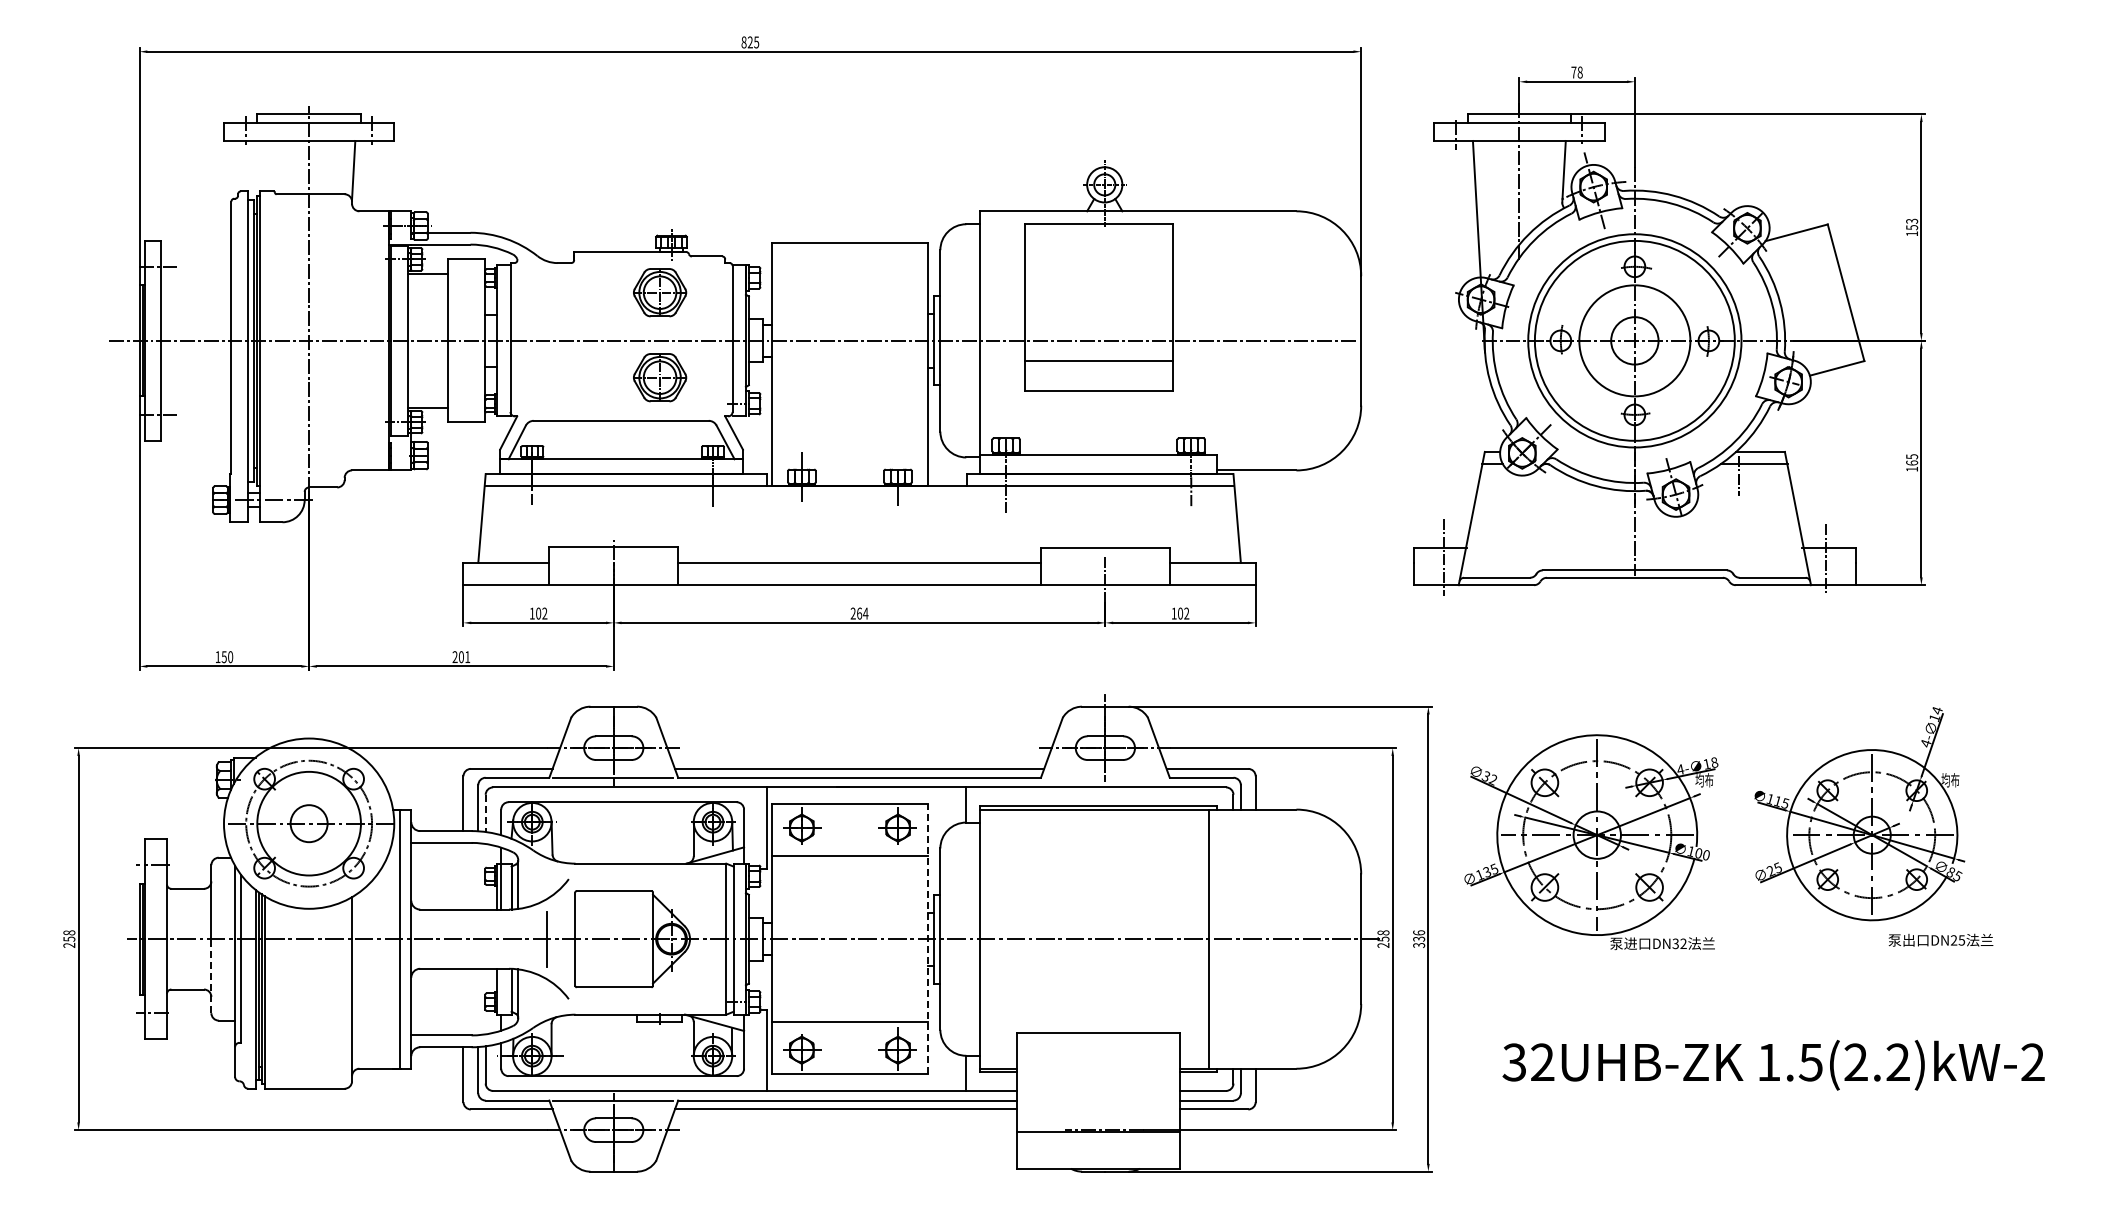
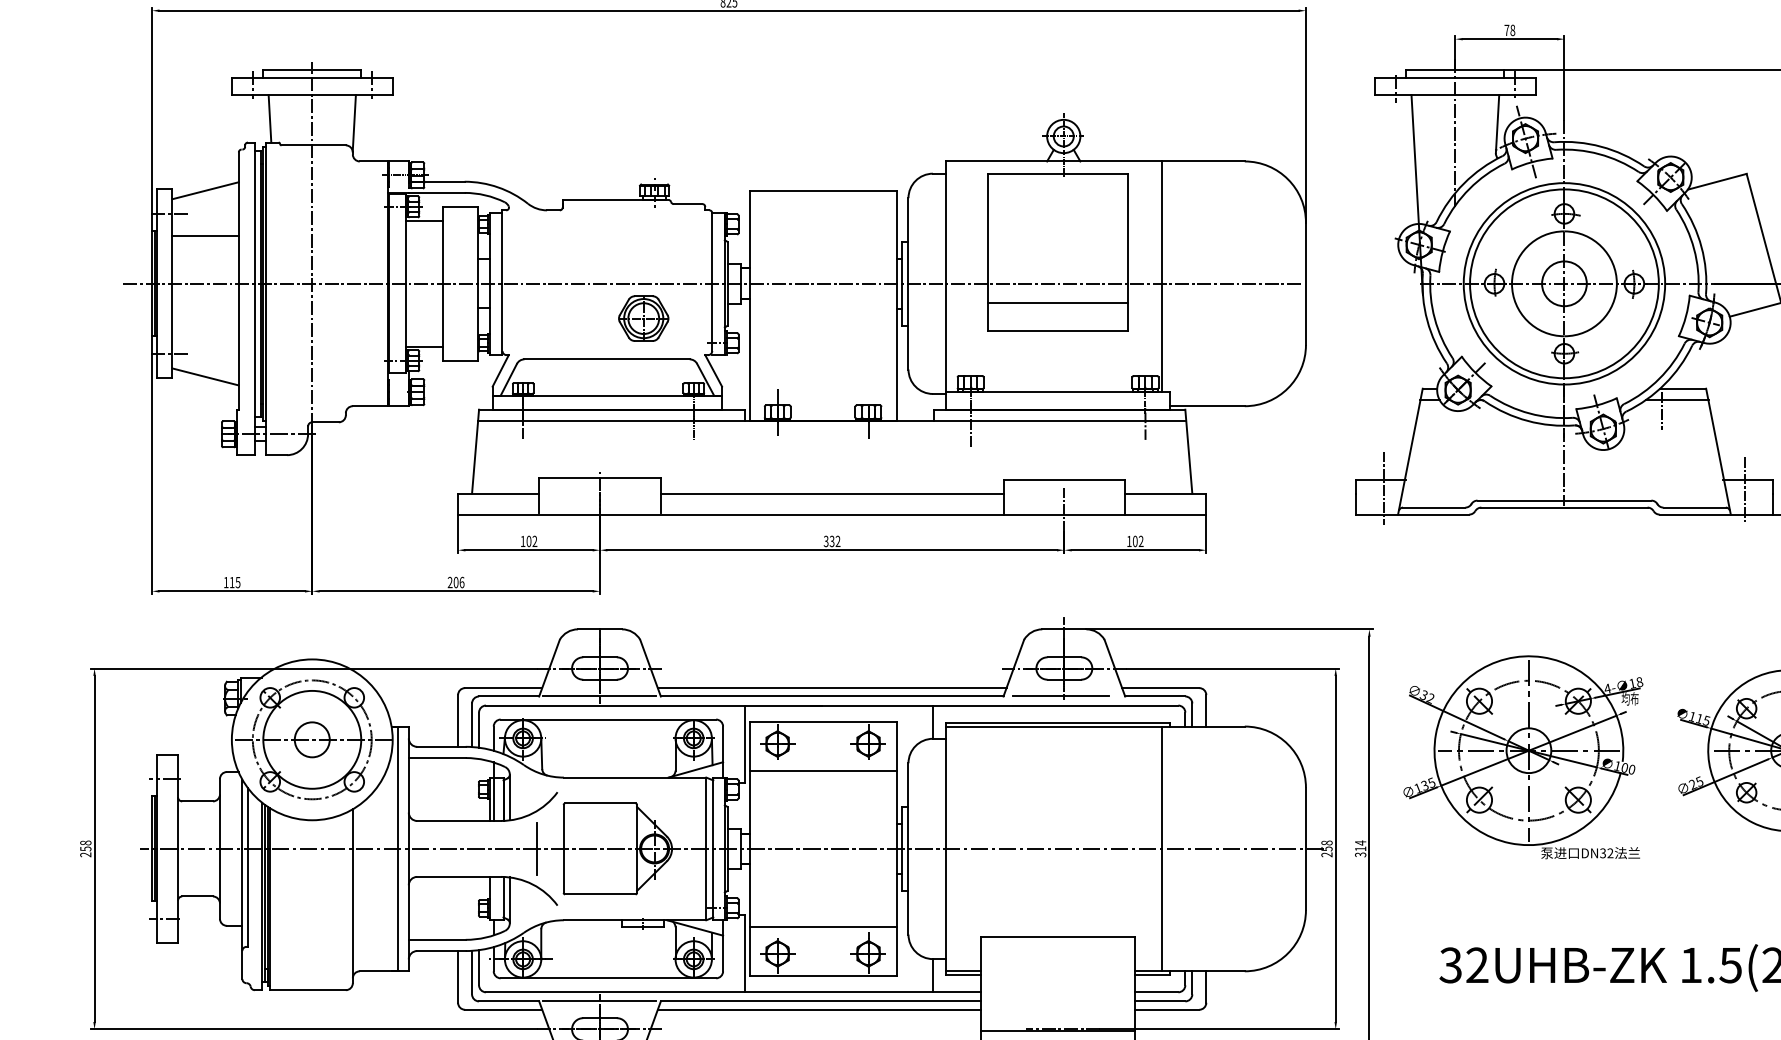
line: (263, 165) -> (269, 118), added
line: (196, 242) -> (205, 190), added
line: (196, 290) -> (205, 236), added
part: (660, 292) -> (644, 238), removed
line: (1208, 332) -> (1161, 275), added
line: (196, 439) -> (205, 376), added
text: (859, 613) -> (832, 541), 264 -> 332
text: (227, 657) -> (235, 582), 150 -> 115
text: (467, 657) -> (461, 582), 201 -> 206
line: (1102, 777) -> (1061, 696), added
line: (485, 813) -> (478, 730), dashed -> solid
text: (1419, 935) -> (1361, 845), 336 -> 314
line: (927, 939) -> (896, 849), dashed -> solid
line: (211, 975) -> (220, 883), dashed -> solid

